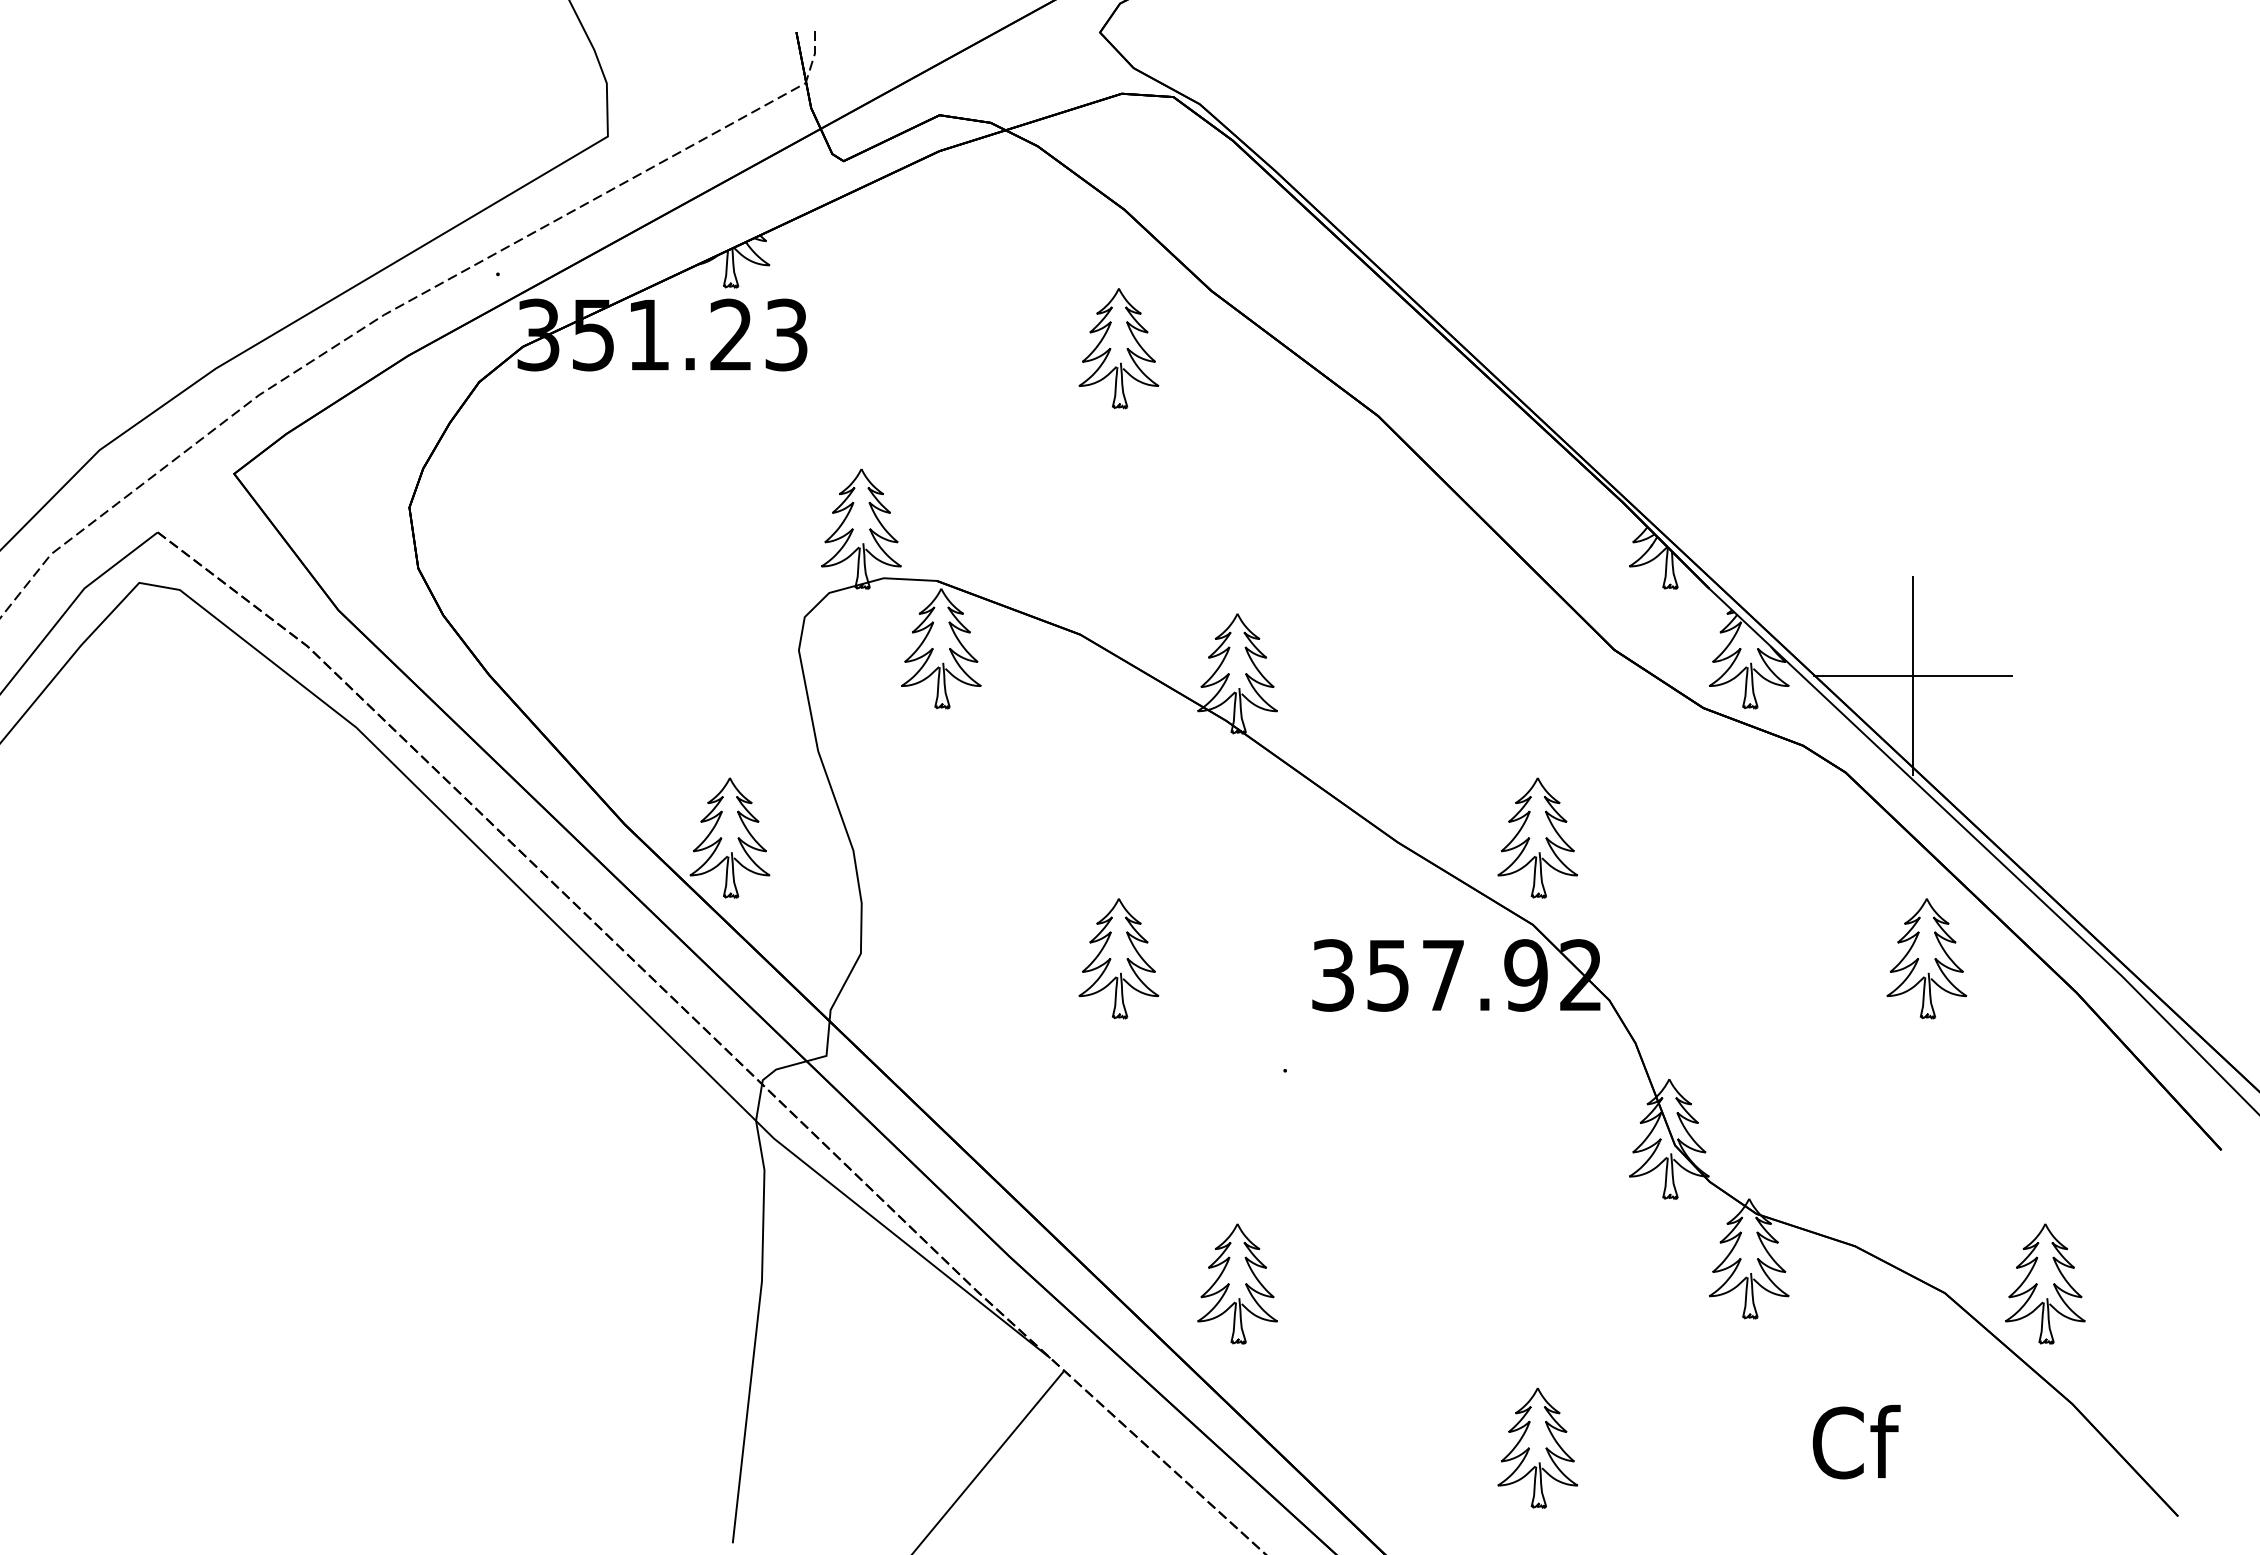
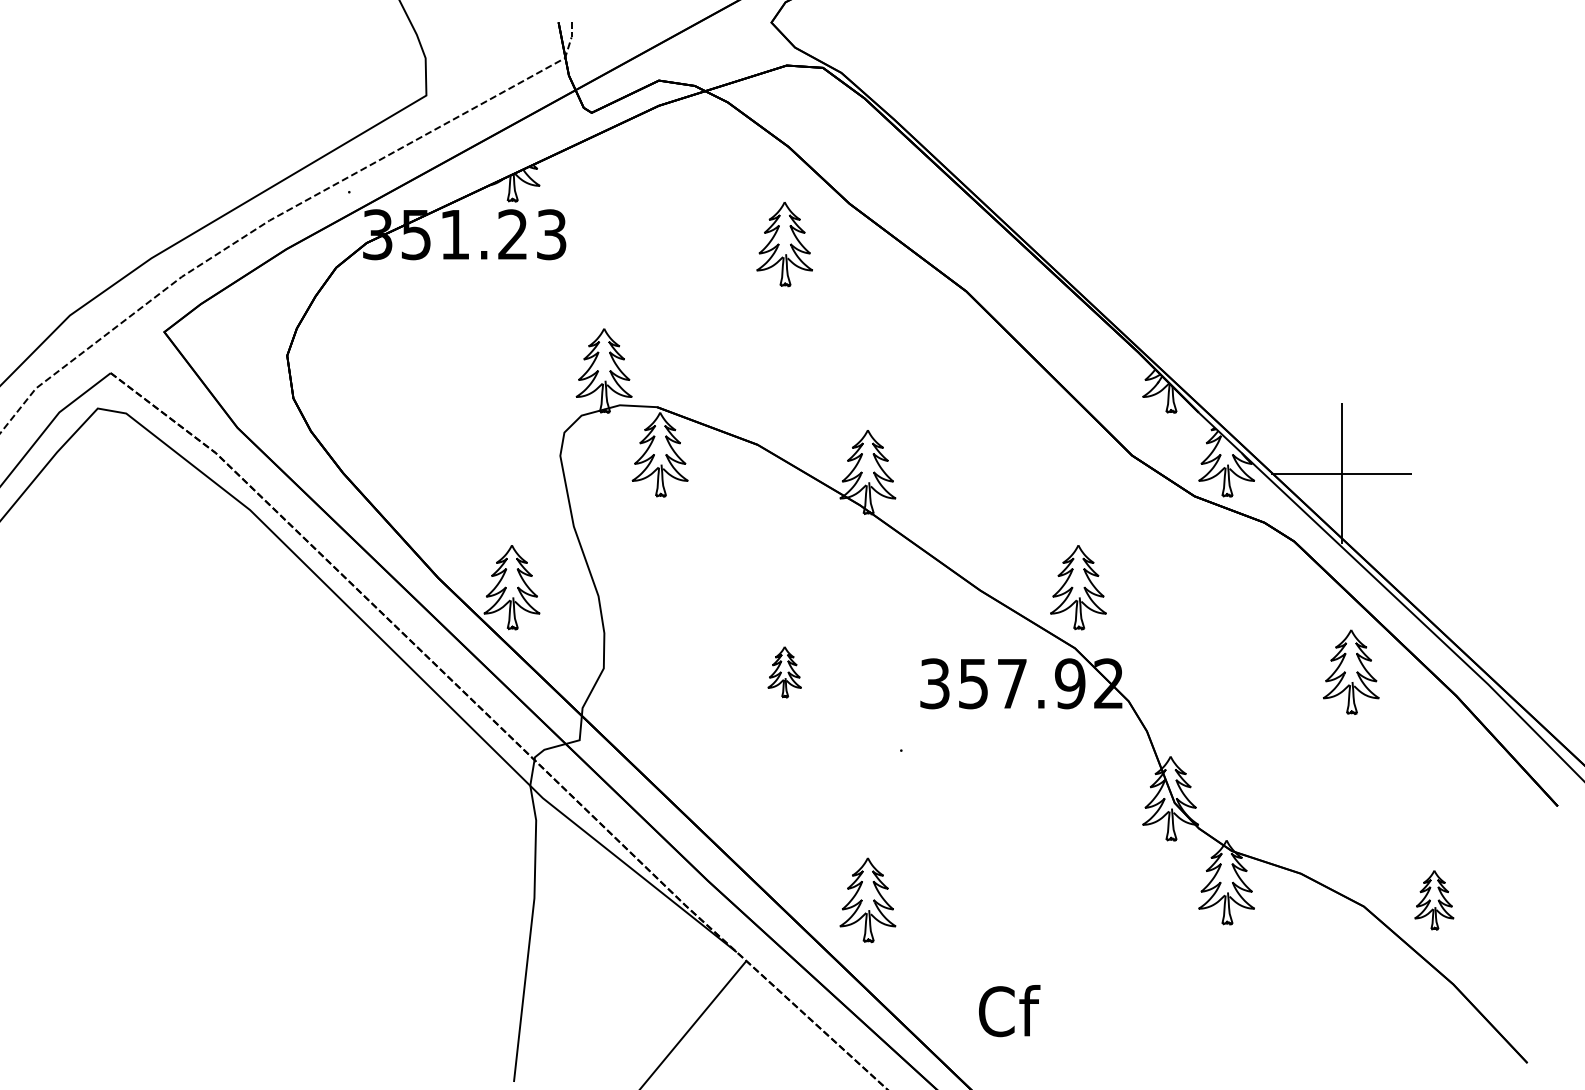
part: (1118, 958) -> (784, 671), size x0.6
part: (2045, 1283) -> (1434, 899), size x0.7
text: (1856, 1442) -> (1009, 1011), moved
part: (1537, 1447) -> (1078, 1014), removed

